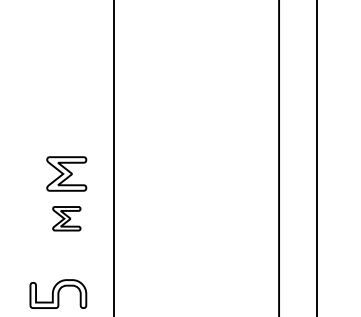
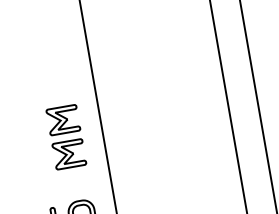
part: (66, 218) -> (69, 154), size x1.43

